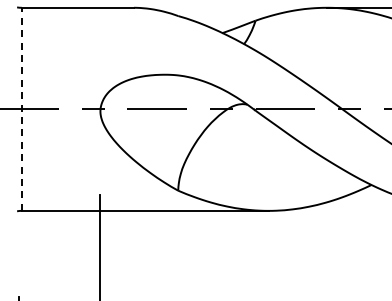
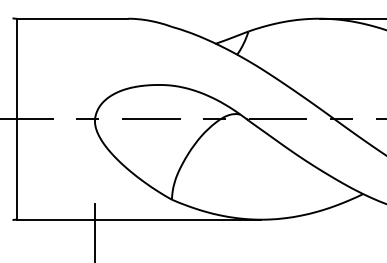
line: (21, 109) -> (16, 119), dashed -> solid

